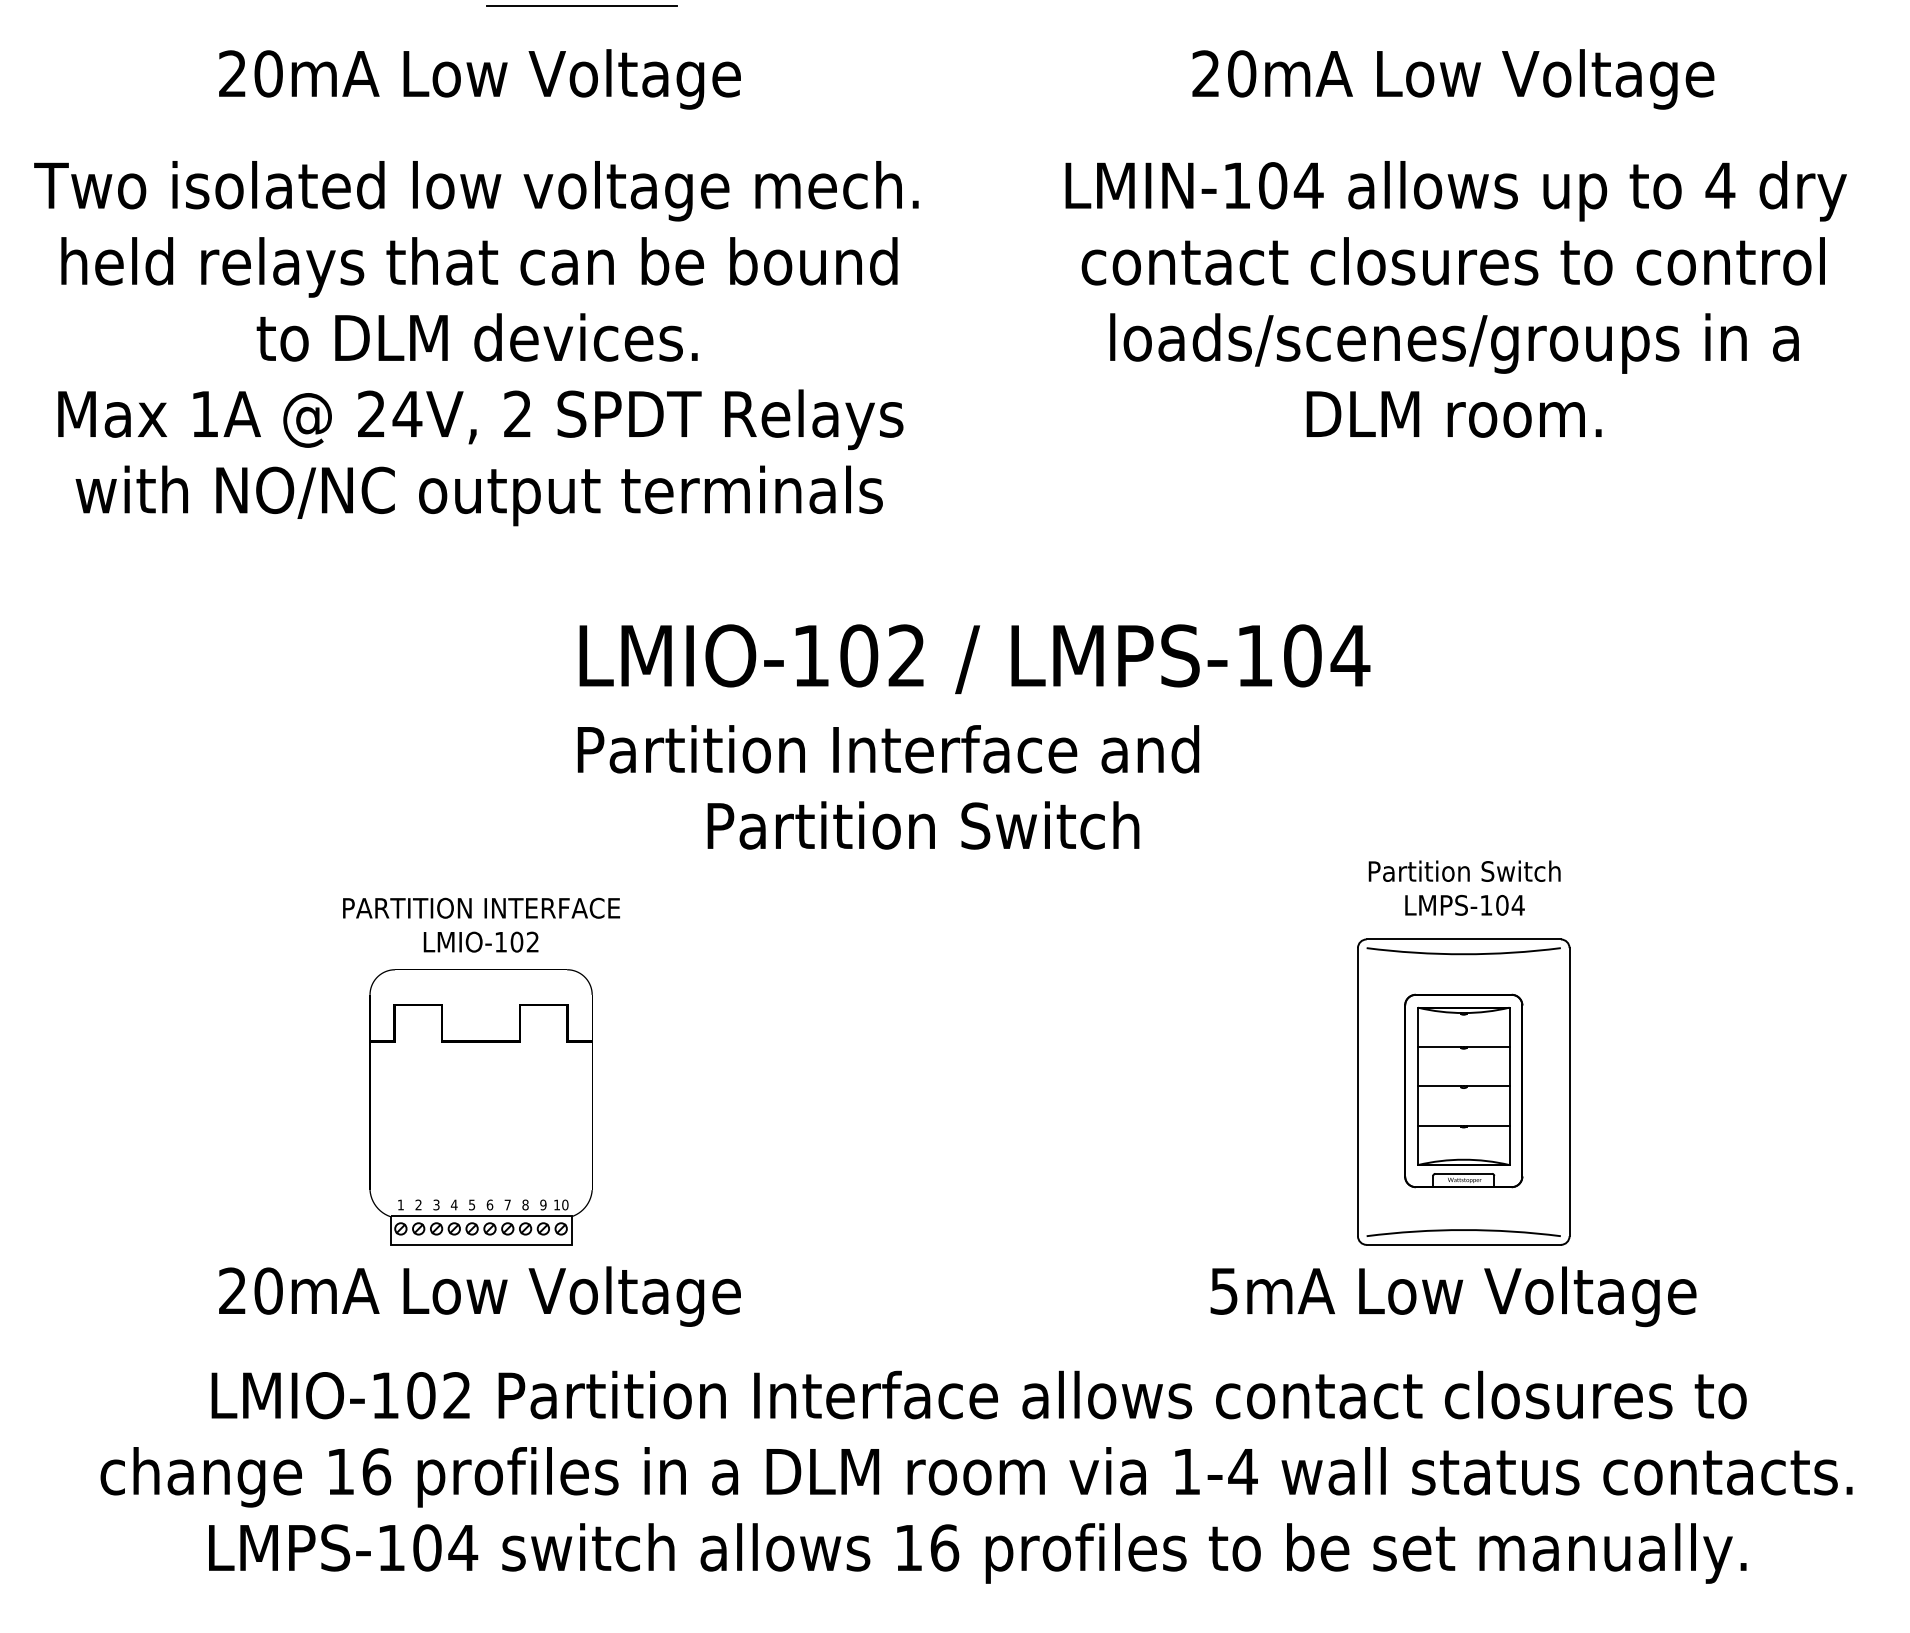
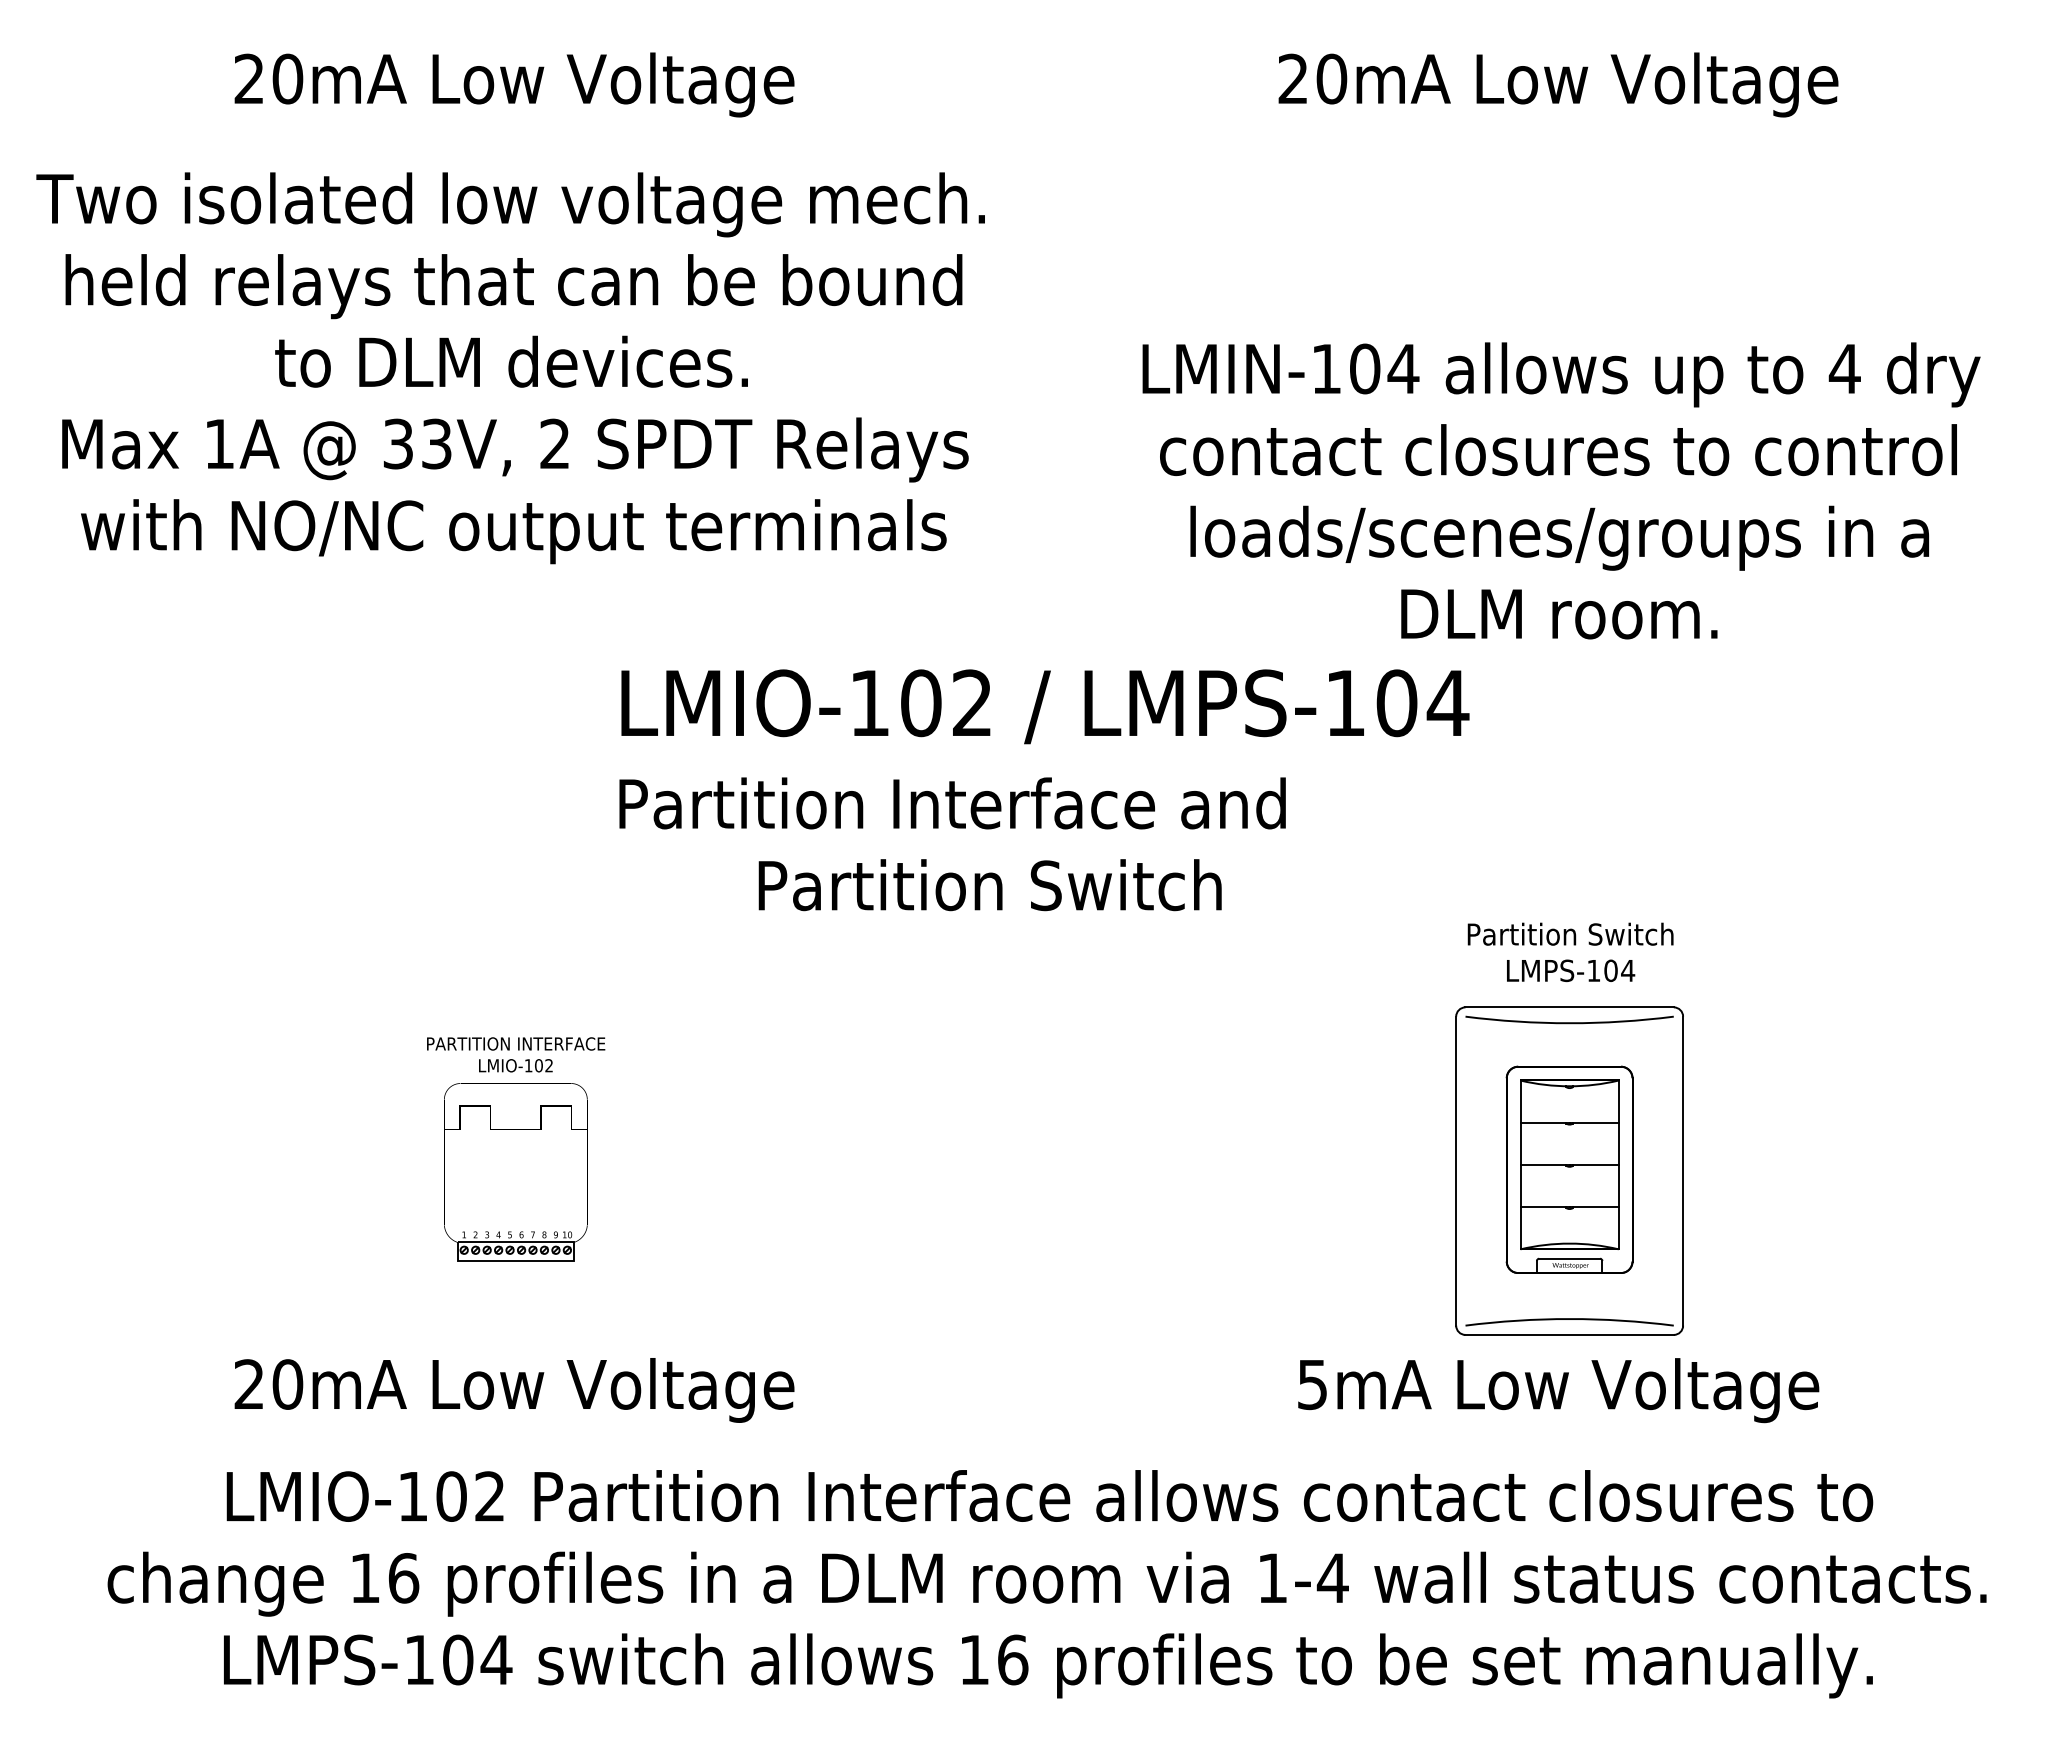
line: (582, 6) -> (624, 6), removed
text: (1456, 299) -> (1561, 490), moved
text: (389, 413) -> (417, 443), 24V, -> 33V,
part: (480, 1071) -> (515, 1148), size x0.6

